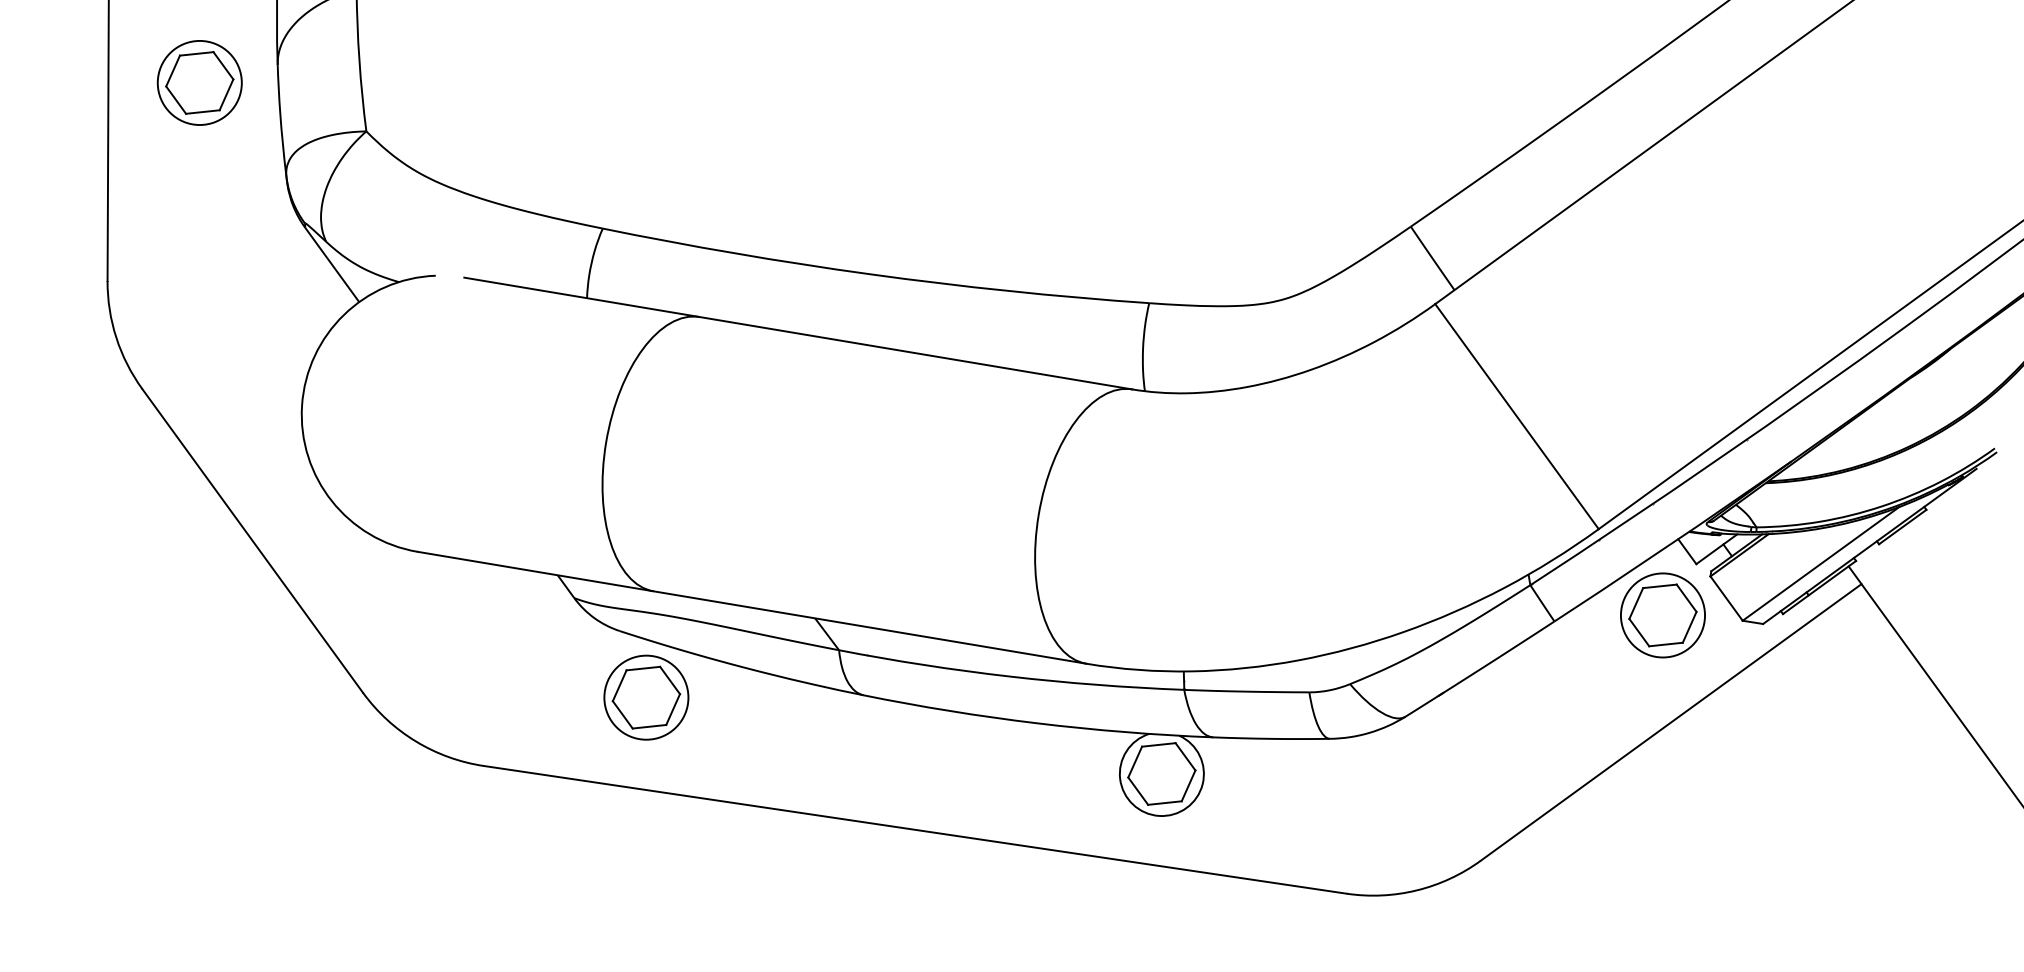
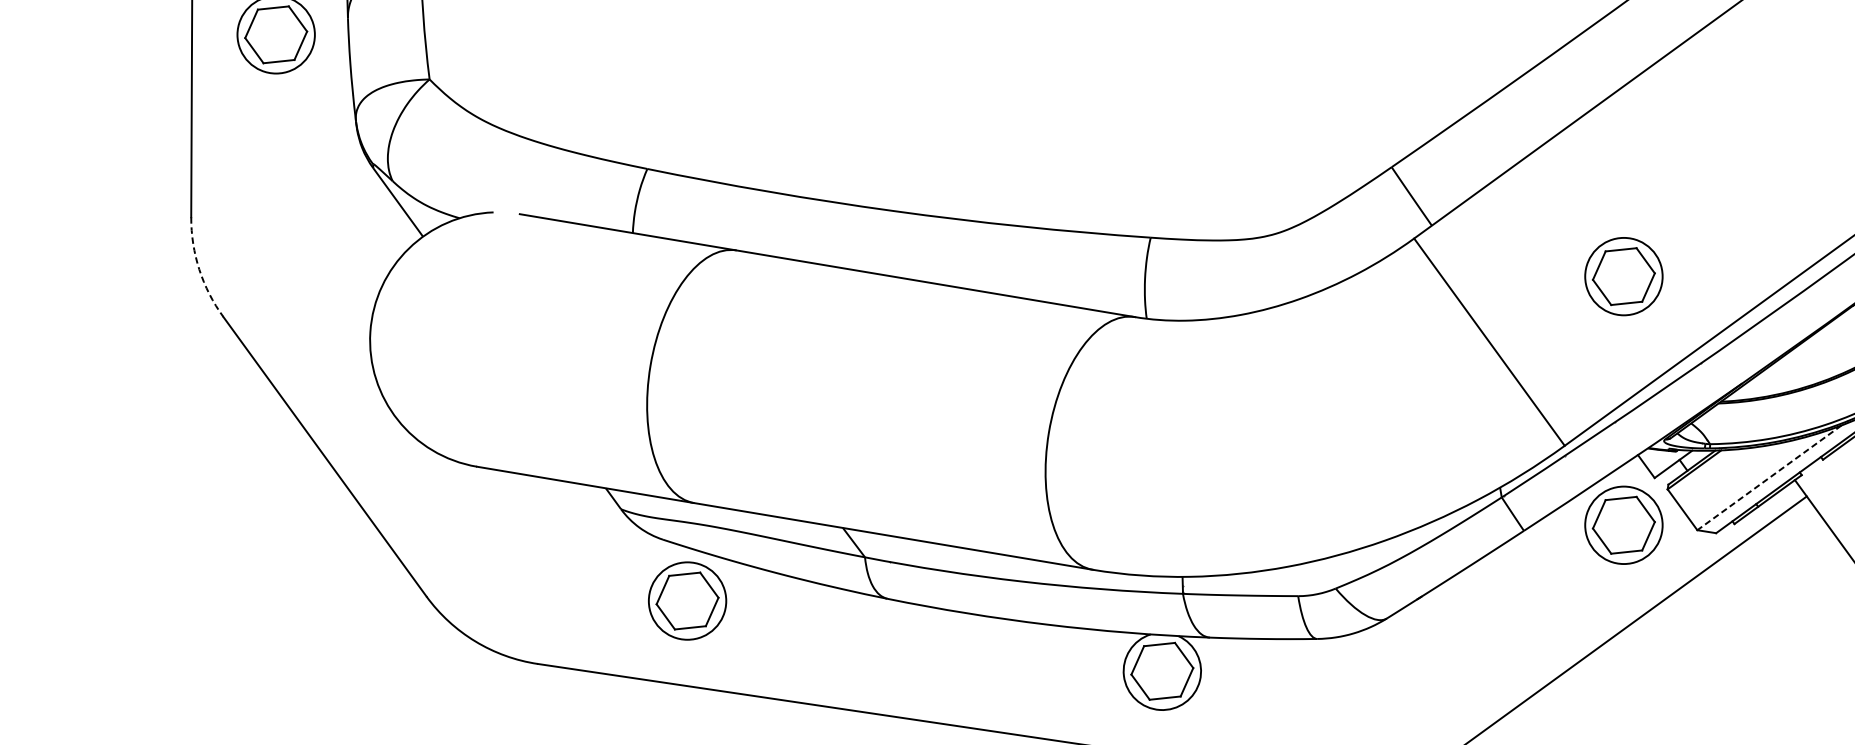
arc: (116, 337) -> (199, 269), solid -> dashed
part: (1662, 345) -> (1623, 276), added
line: (1820, 563) -> (1769, 477), solid -> dashed

